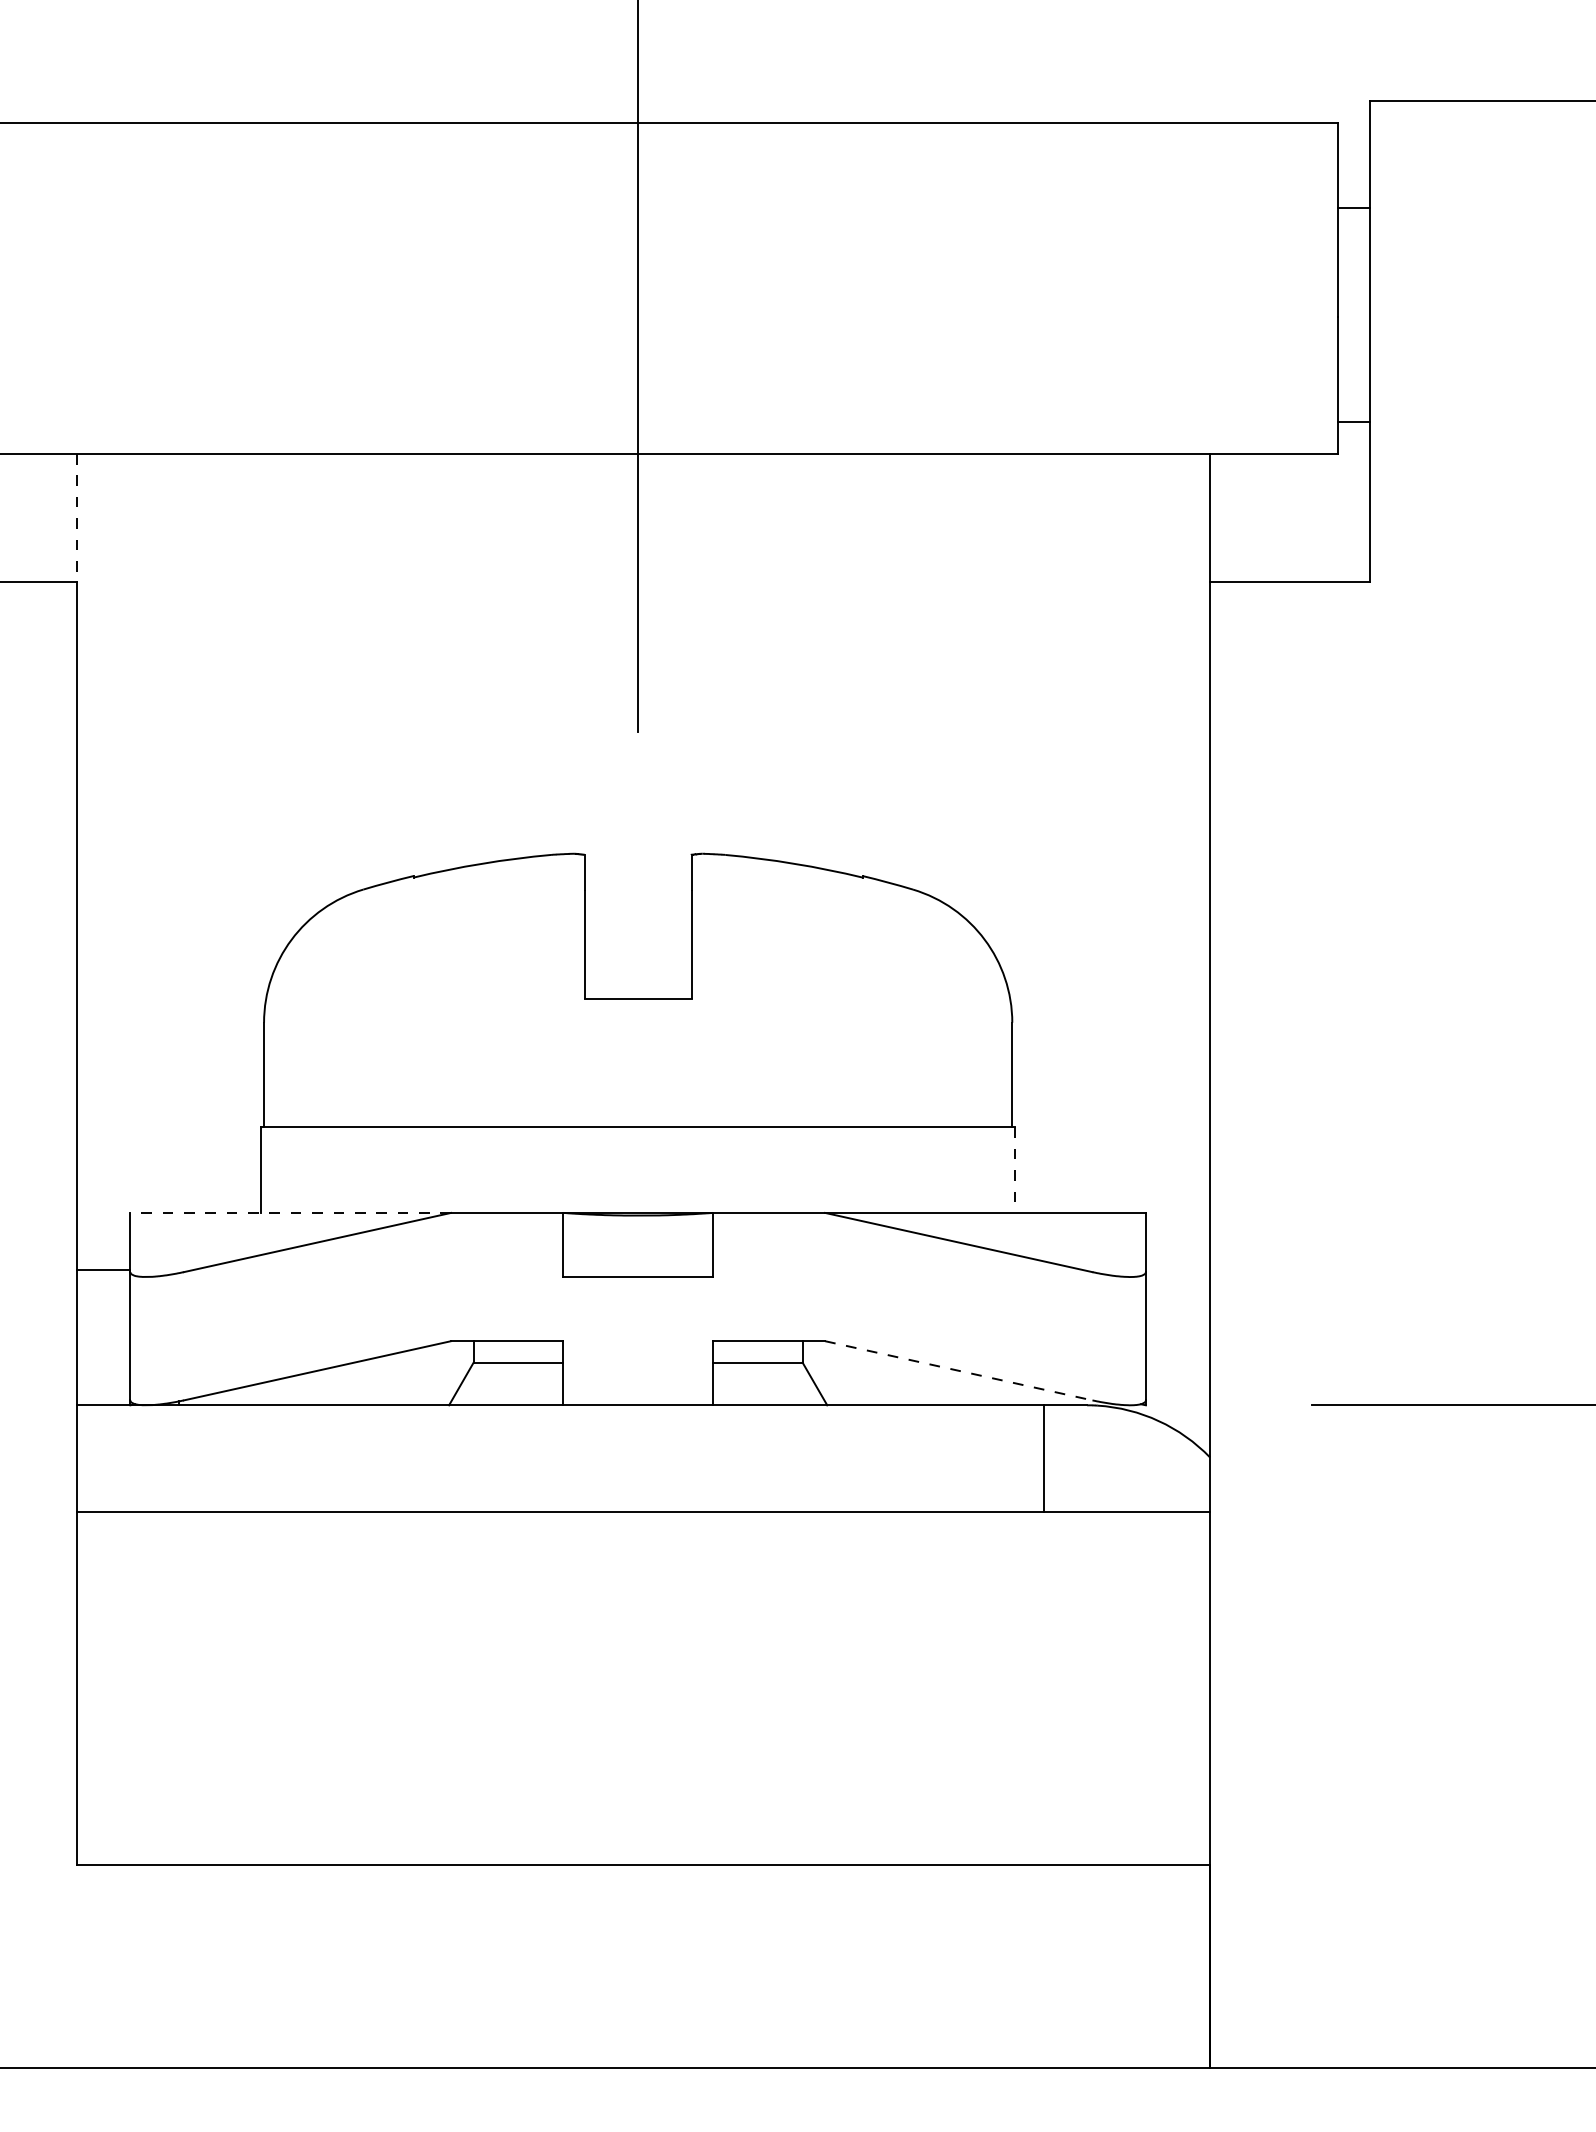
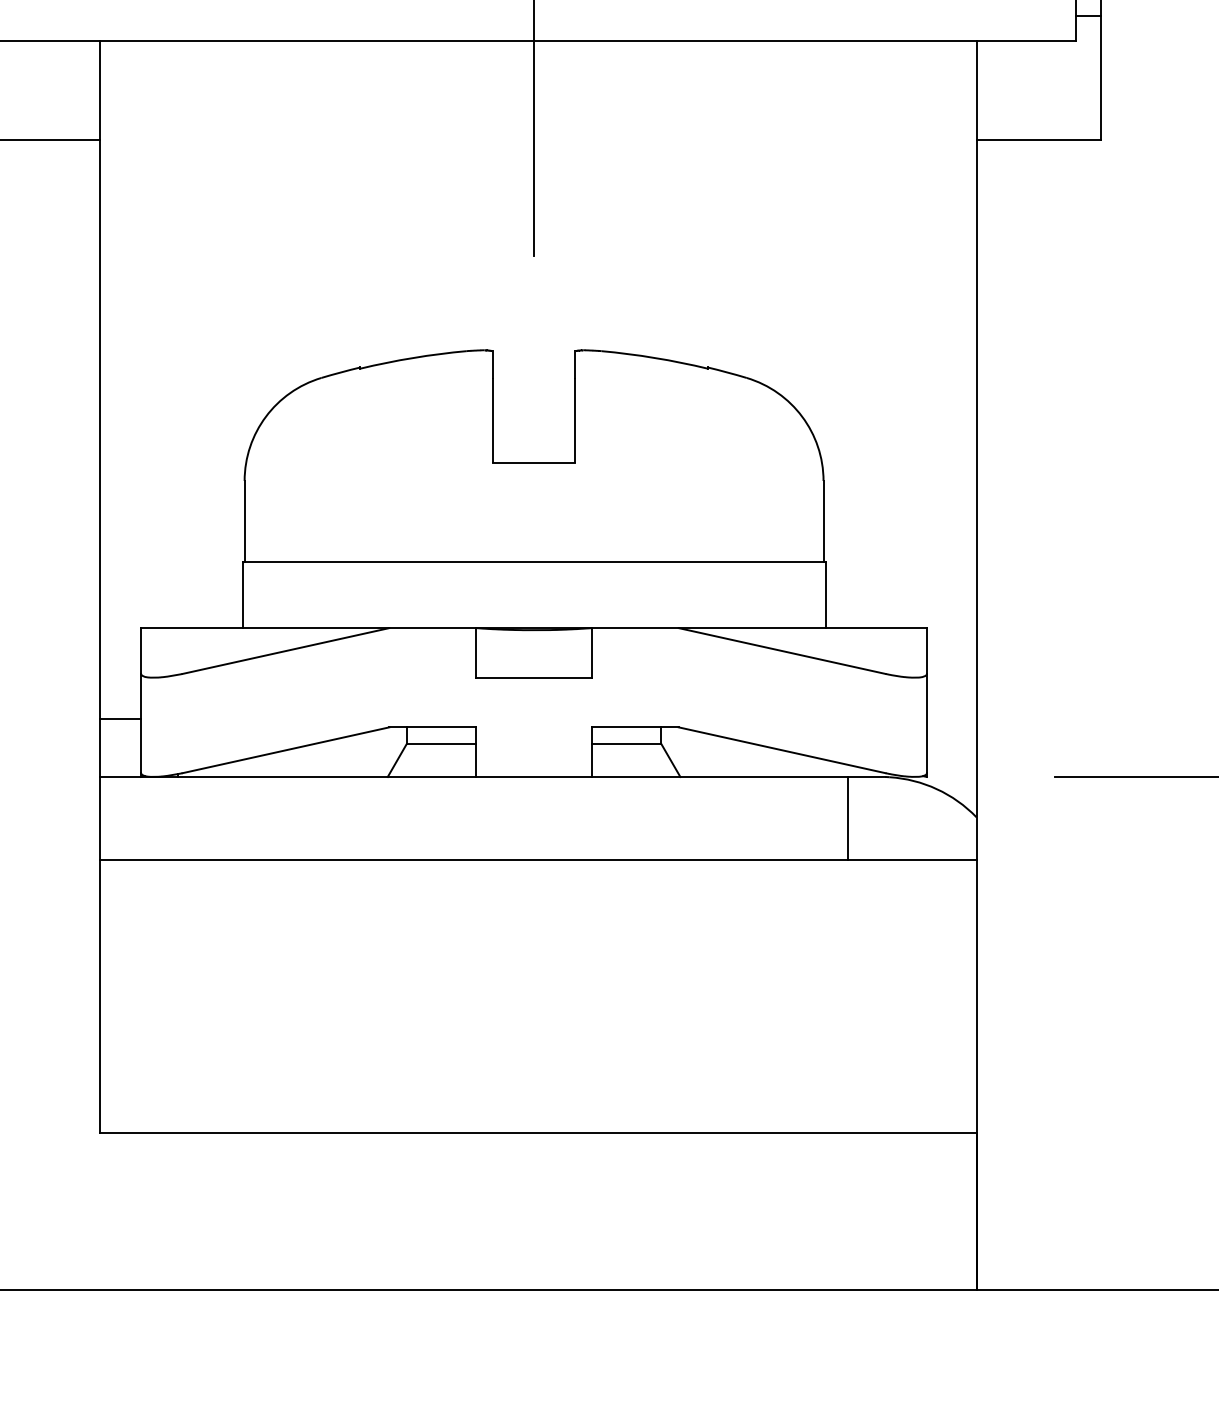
line: (77, 518) -> (100, 90), dashed -> solid
line: (1014, 1170) -> (825, 595), dashed -> solid
line: (290, 1212) -> (265, 627), dashed -> solid
line: (103, 1269) -> (120, 719), moved
line: (958, 1370) -> (781, 750), dashed -> solid

